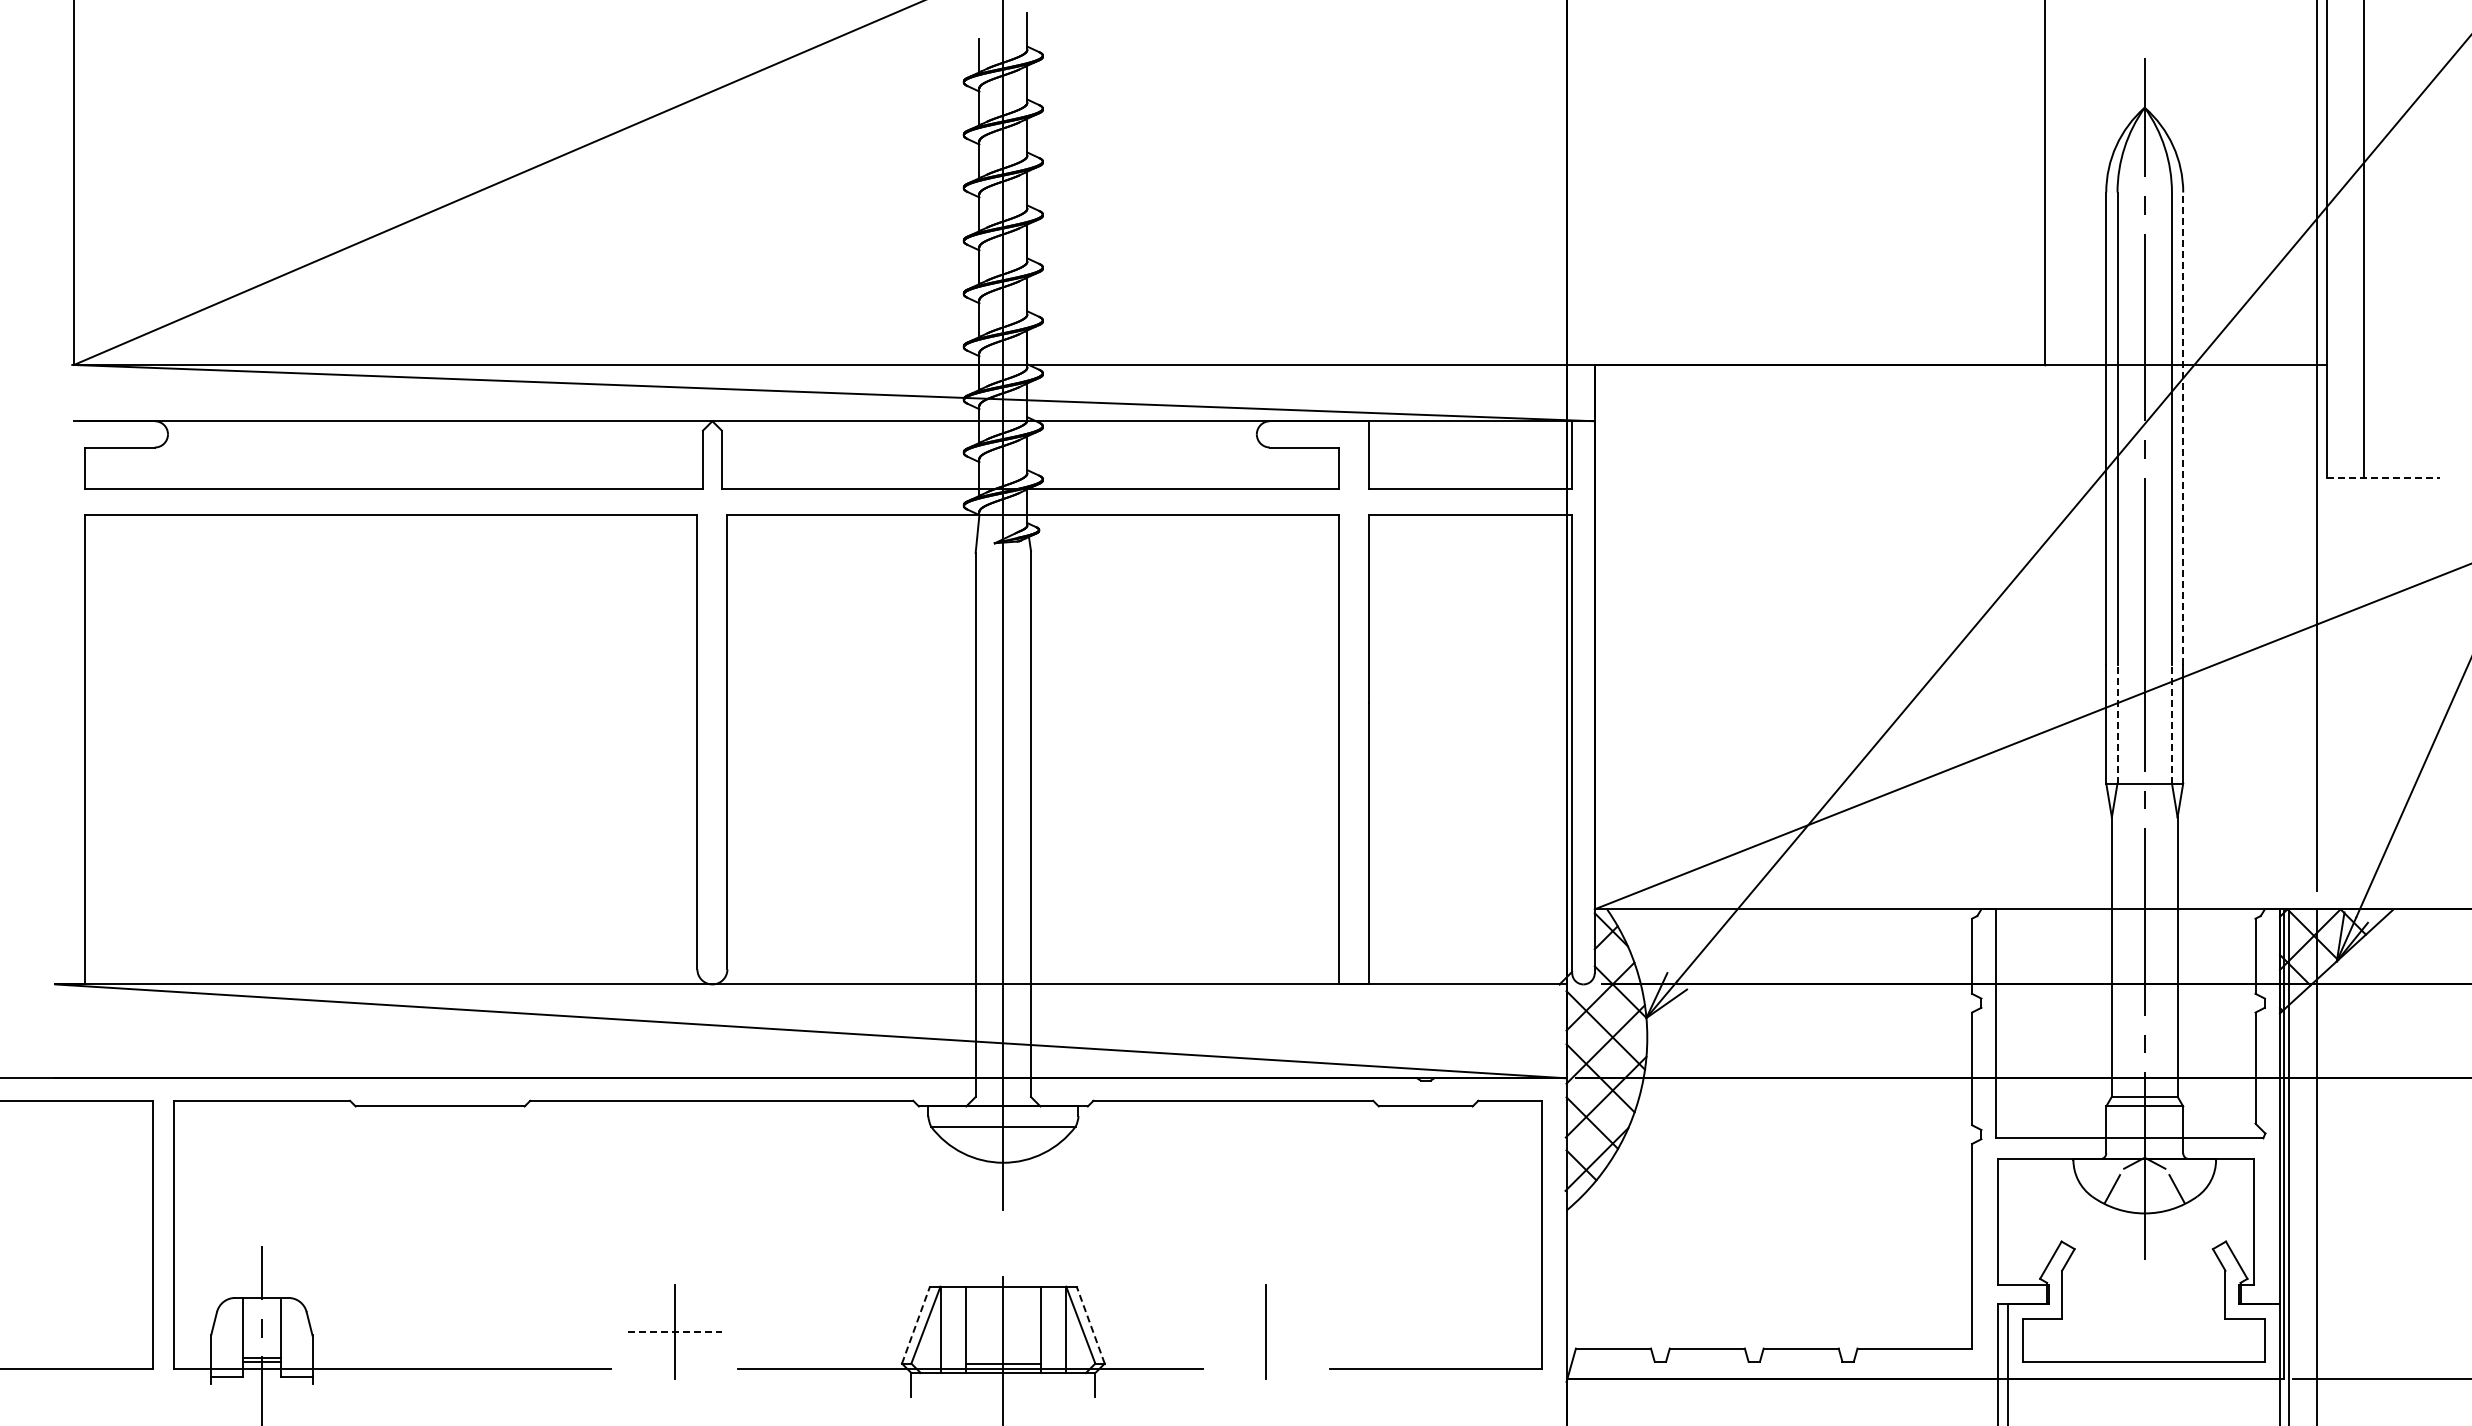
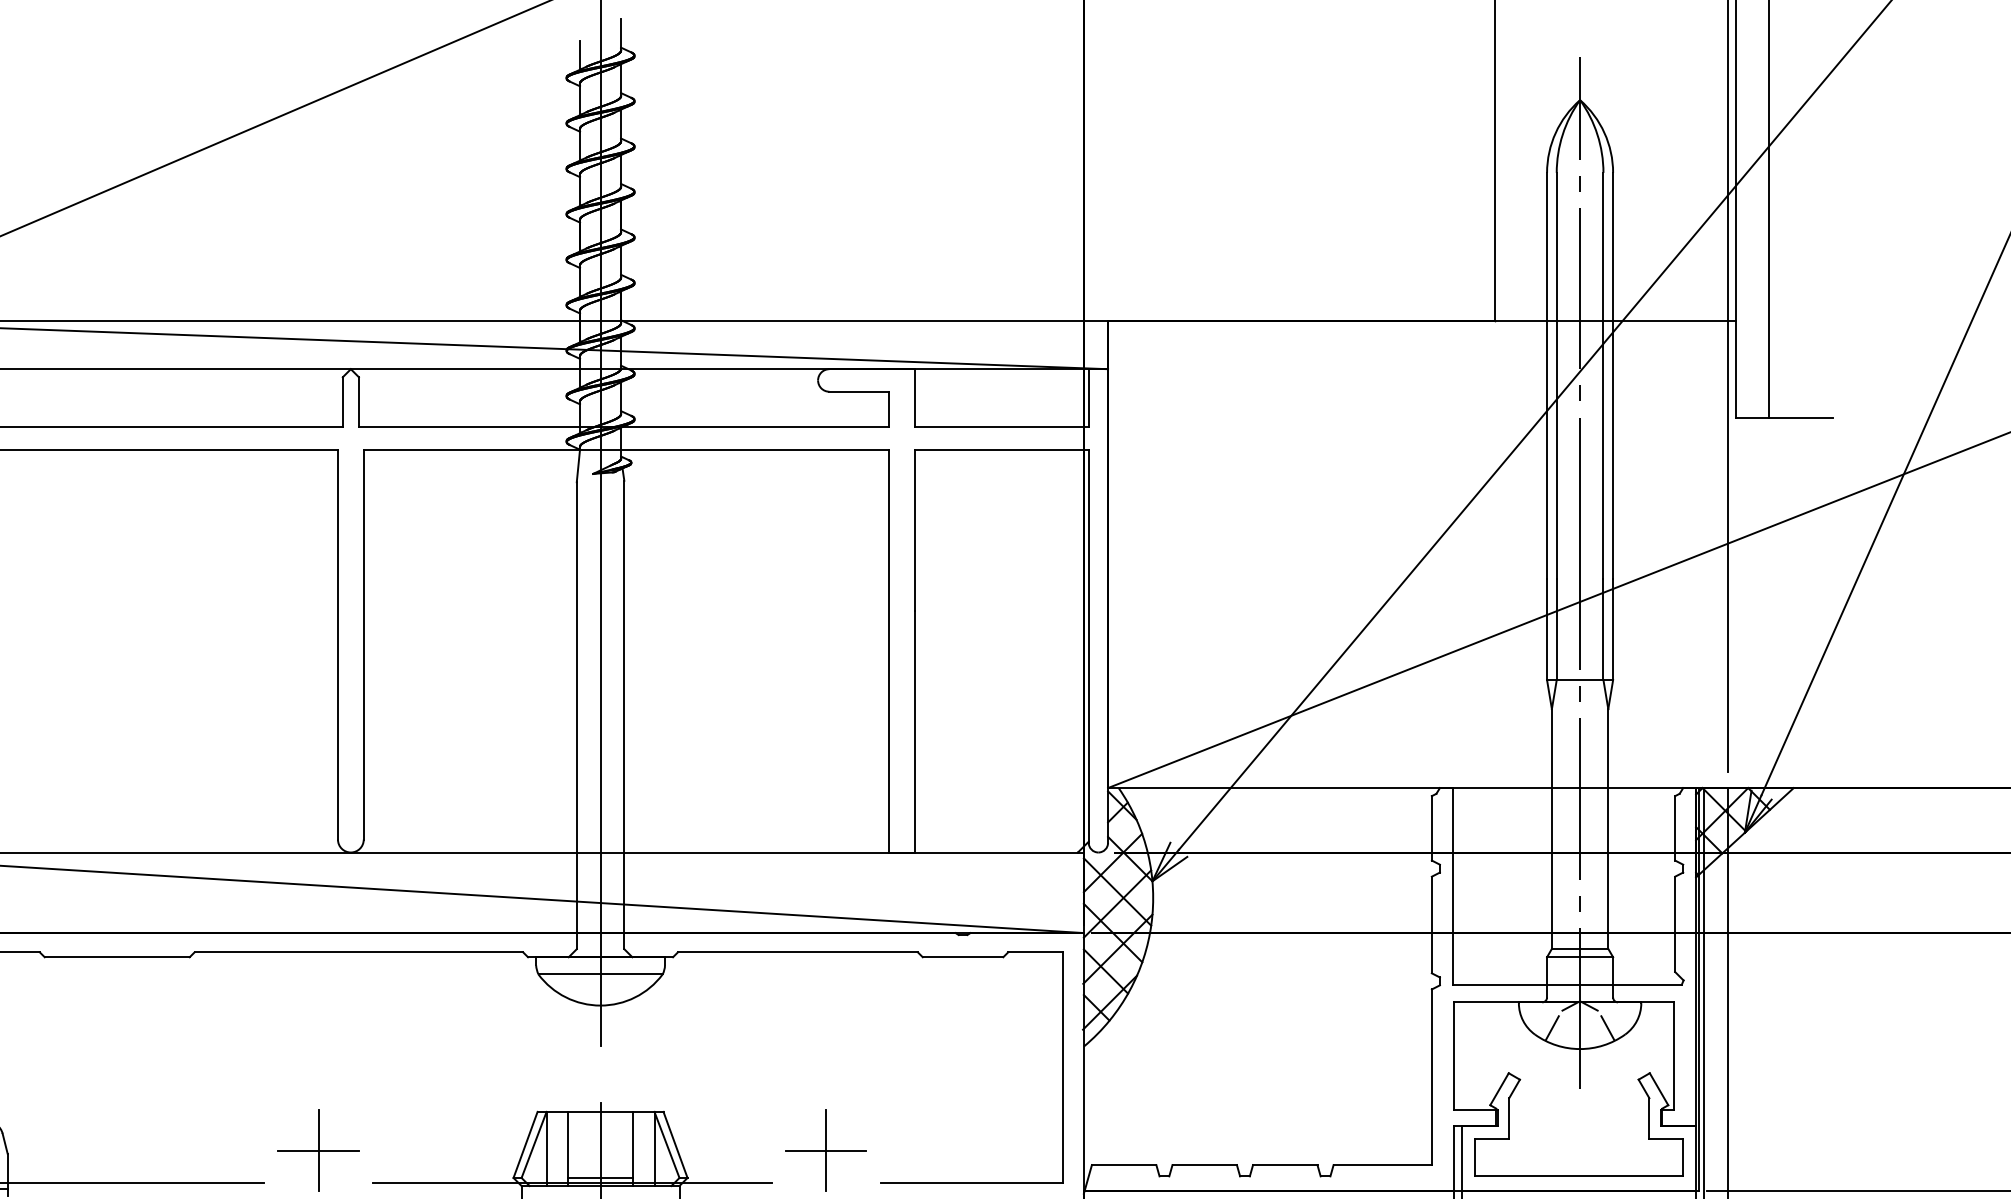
line: (2183, 428) -> (1613, 375), dashed -> solid
line: (2383, 477) -> (1784, 417), dashed -> solid
line: (2117, 723) -> (1556, 628), dashed -> solid
line: (2171, 723) -> (1603, 628), dashed -> solid
line: (915, 1325) -> (525, 1145), dashed -> solid
line: (1090, 1325) -> (675, 1145), dashed -> solid
line: (674, 1331) -> (318, 1150), dashed -> solid
line: (1266, 1331) -> (826, 1150), added

